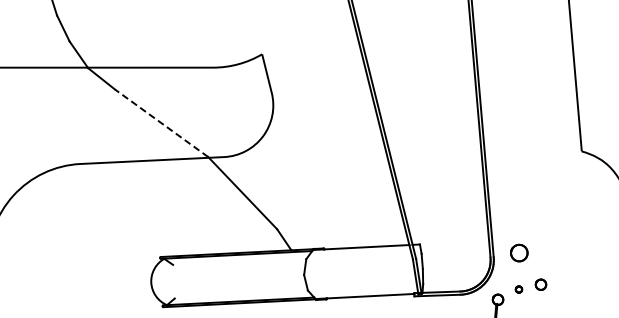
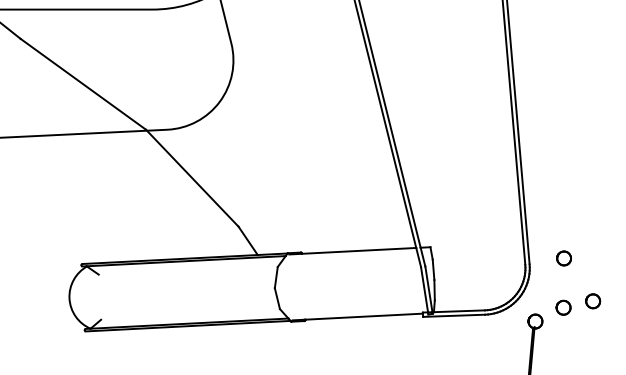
line: (161, 123) -> (83, 84), dashed -> solid
part: (519, 252) -> (564, 257), size x0.62
part: (518, 289) -> (562, 307), size x1.67

